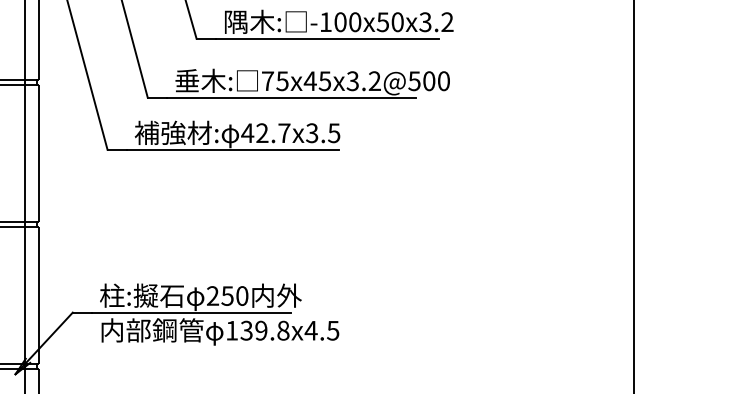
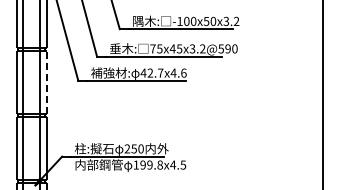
text: (427, 80) -> (227, 48), 75x45x3.2@500 -> 75x45x3.2@590
text: (322, 131) -> (178, 72), 42.7x3.5 -> 42.7x4.6
line: (39, 153) -> (46, 82), solid -> dashed
text: (245, 331) -> (142, 165), 139.8x4.5 -> 199.8x4.5

